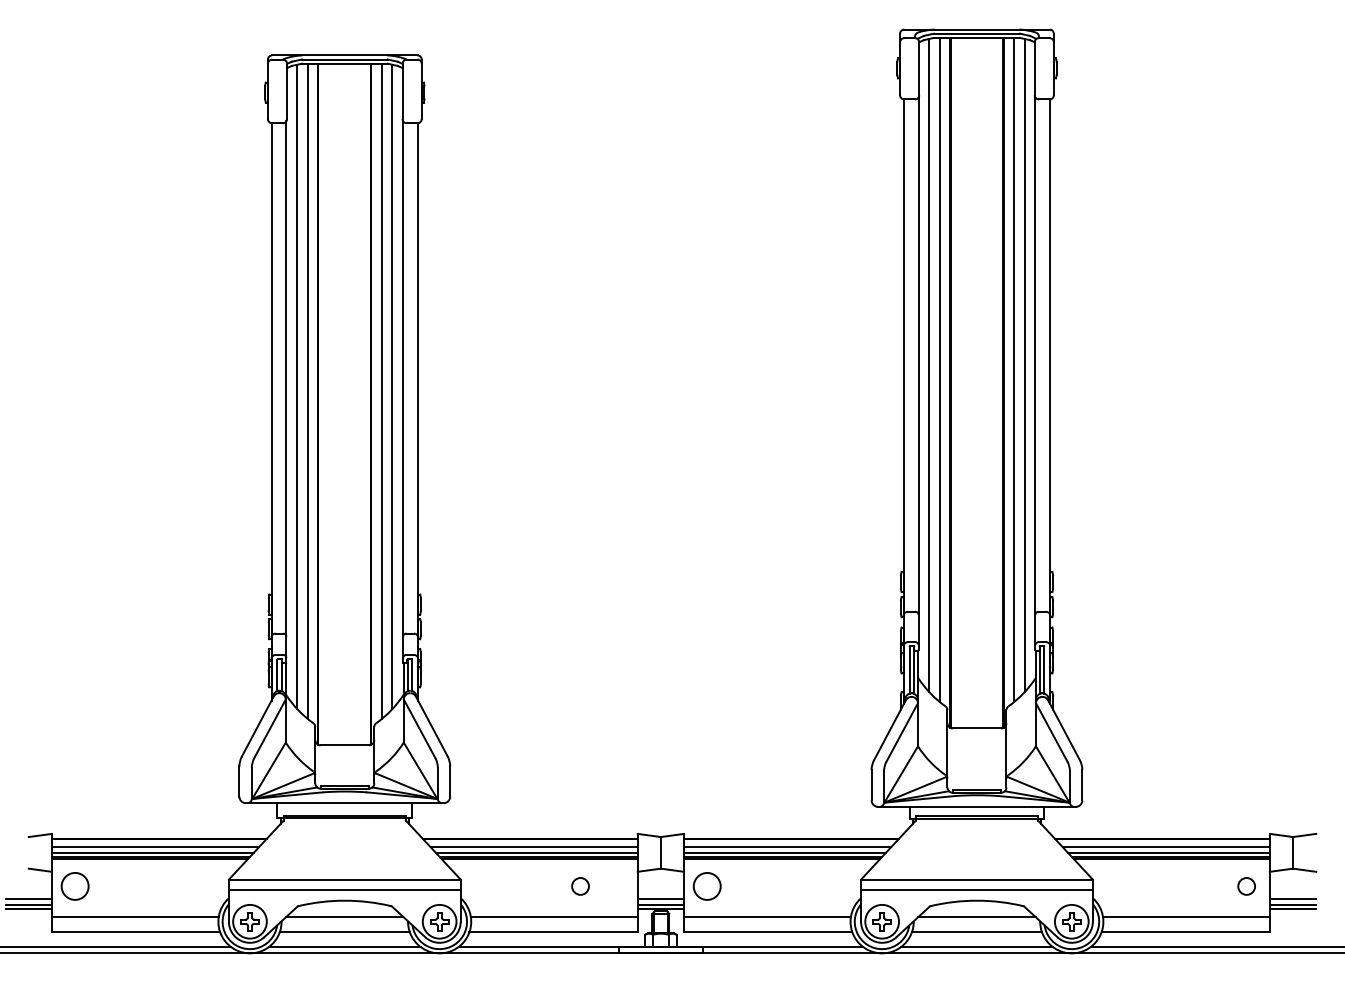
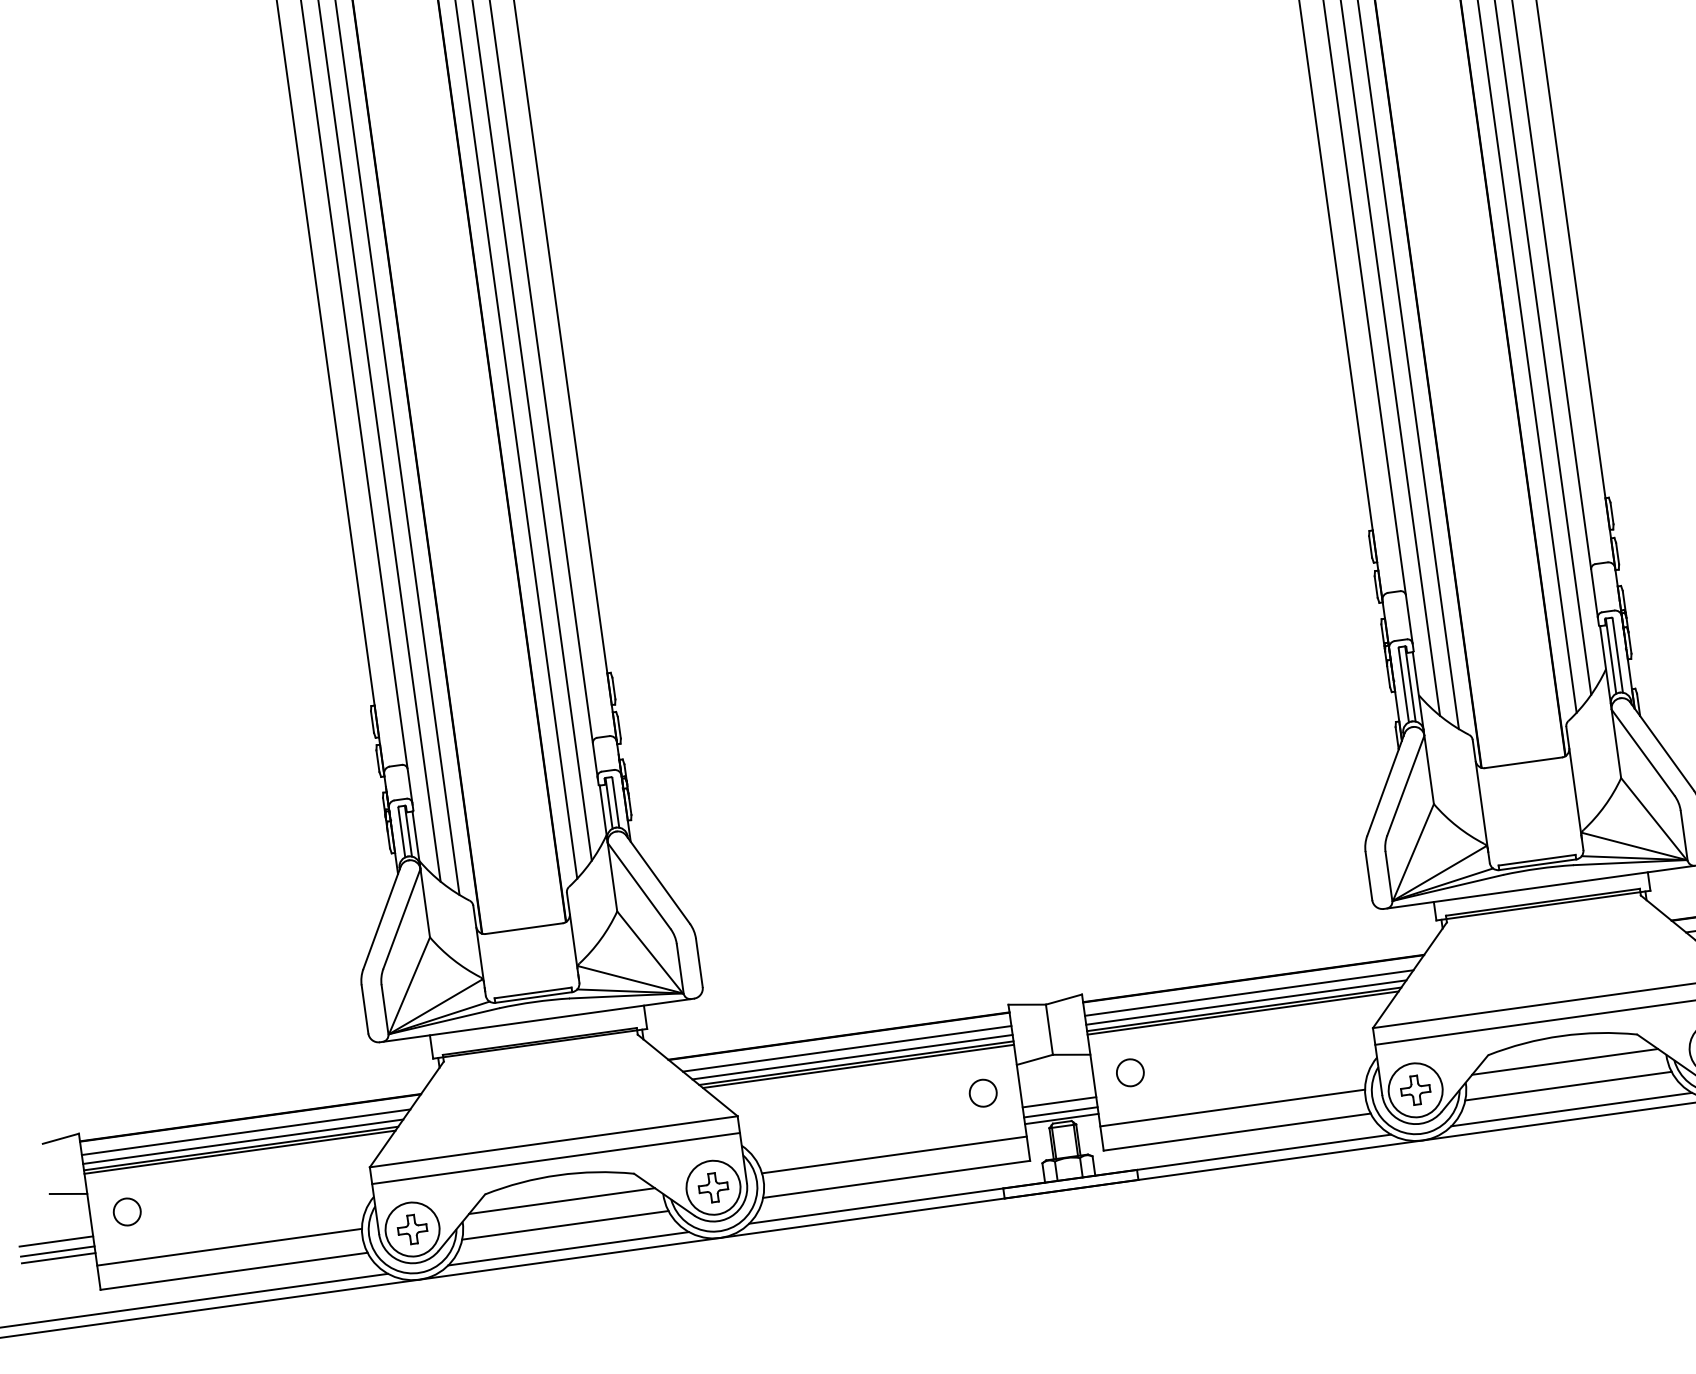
circle: (74, 886) -> (126, 1212), size x0.62
circle: (580, 886) -> (983, 1093), moved
circle: (706, 886) -> (1129, 1073), size x0.62

